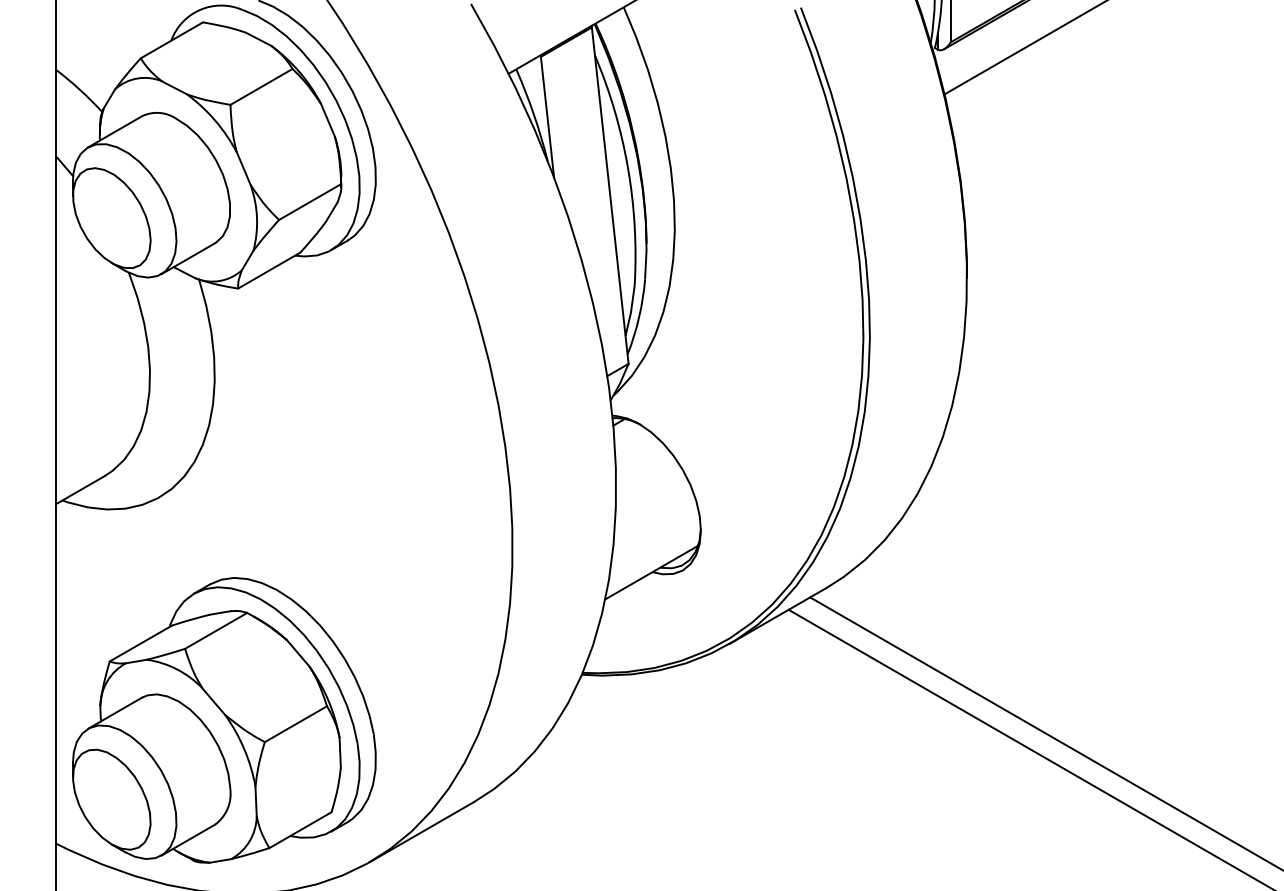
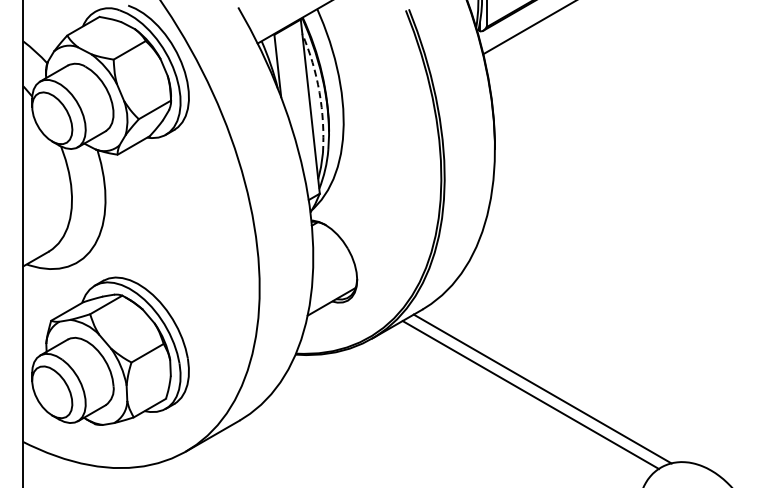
arc: (628, 168) -> (319, 92), solid -> dashed
part: (224, 718) -> (110, 350), moved

